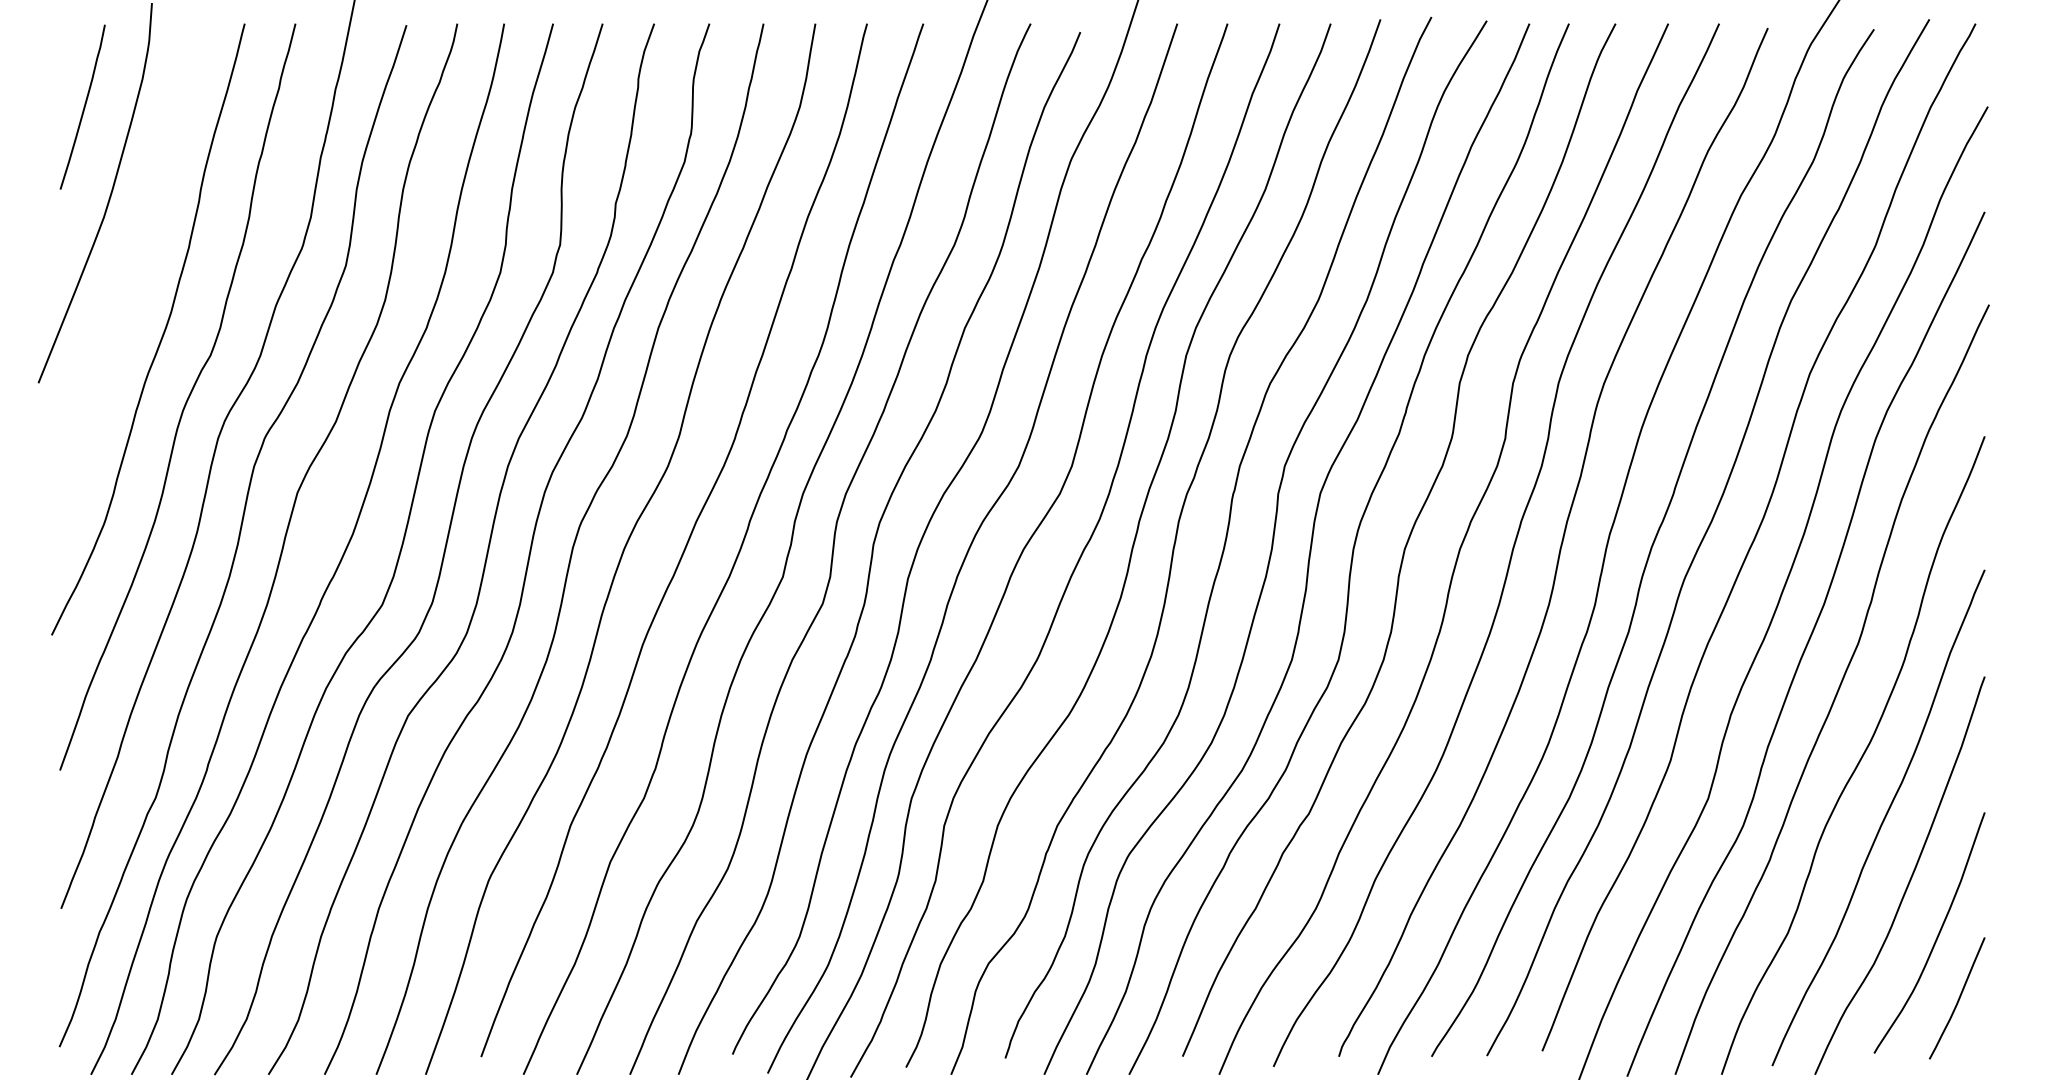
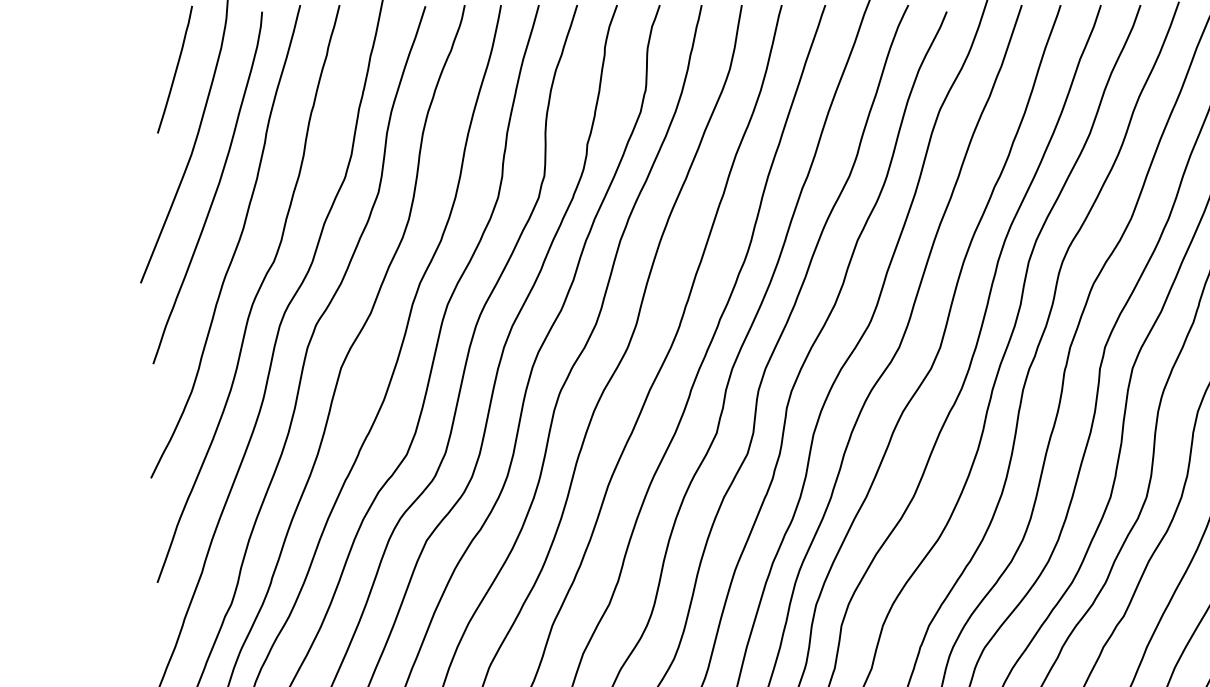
curve: (135, 262) -> (215, 189), added

